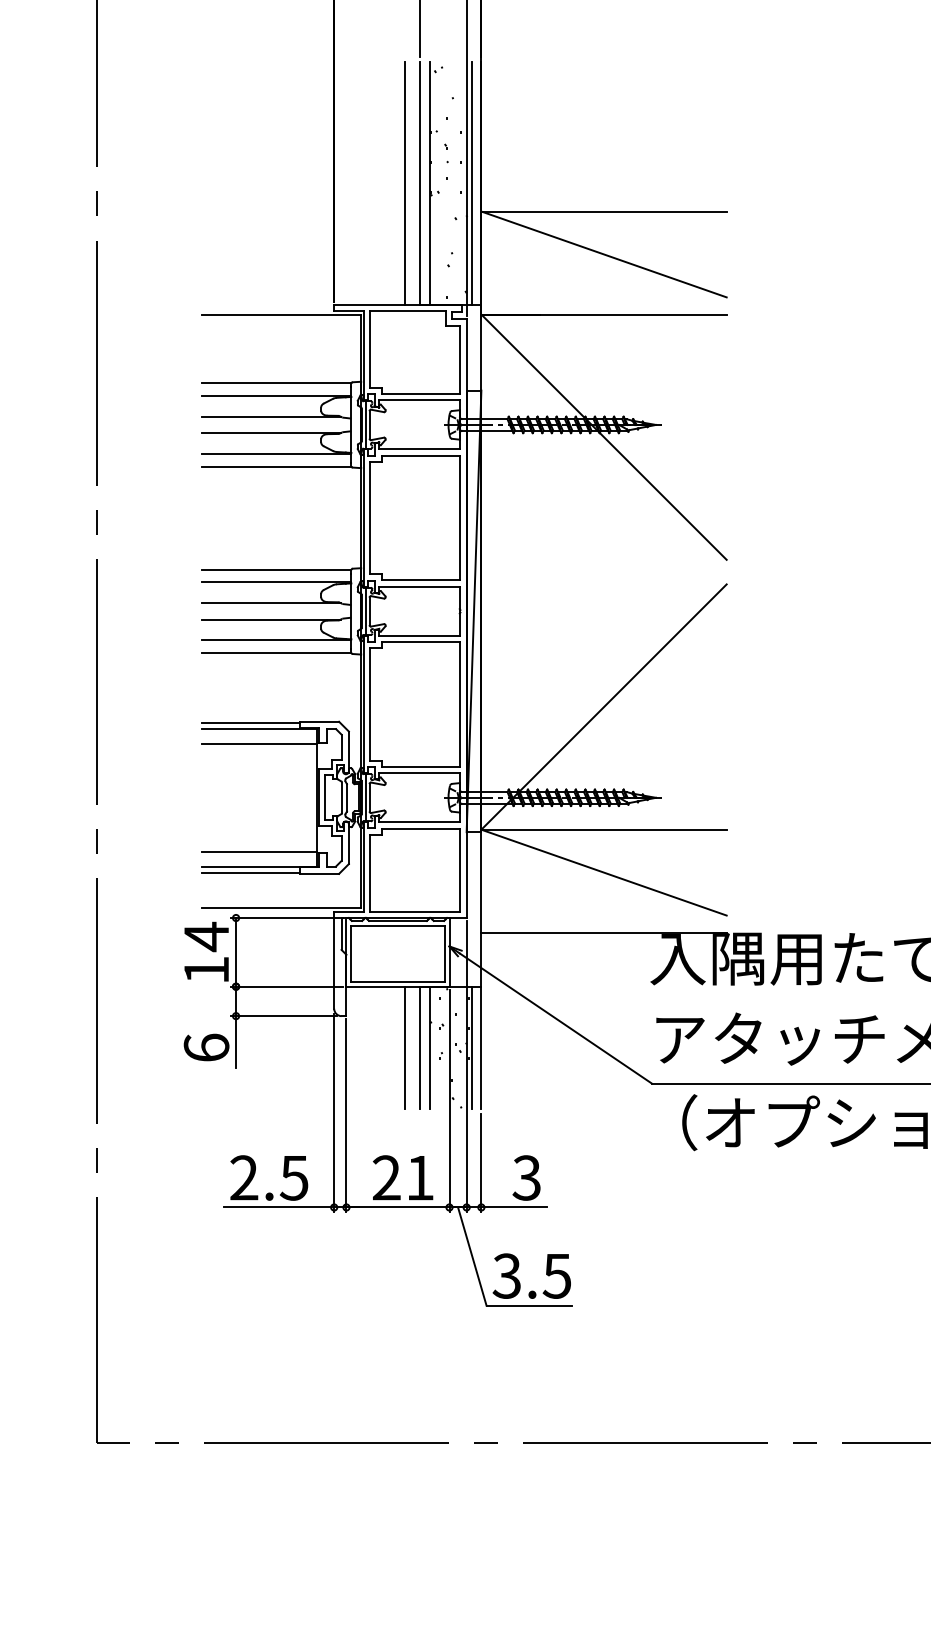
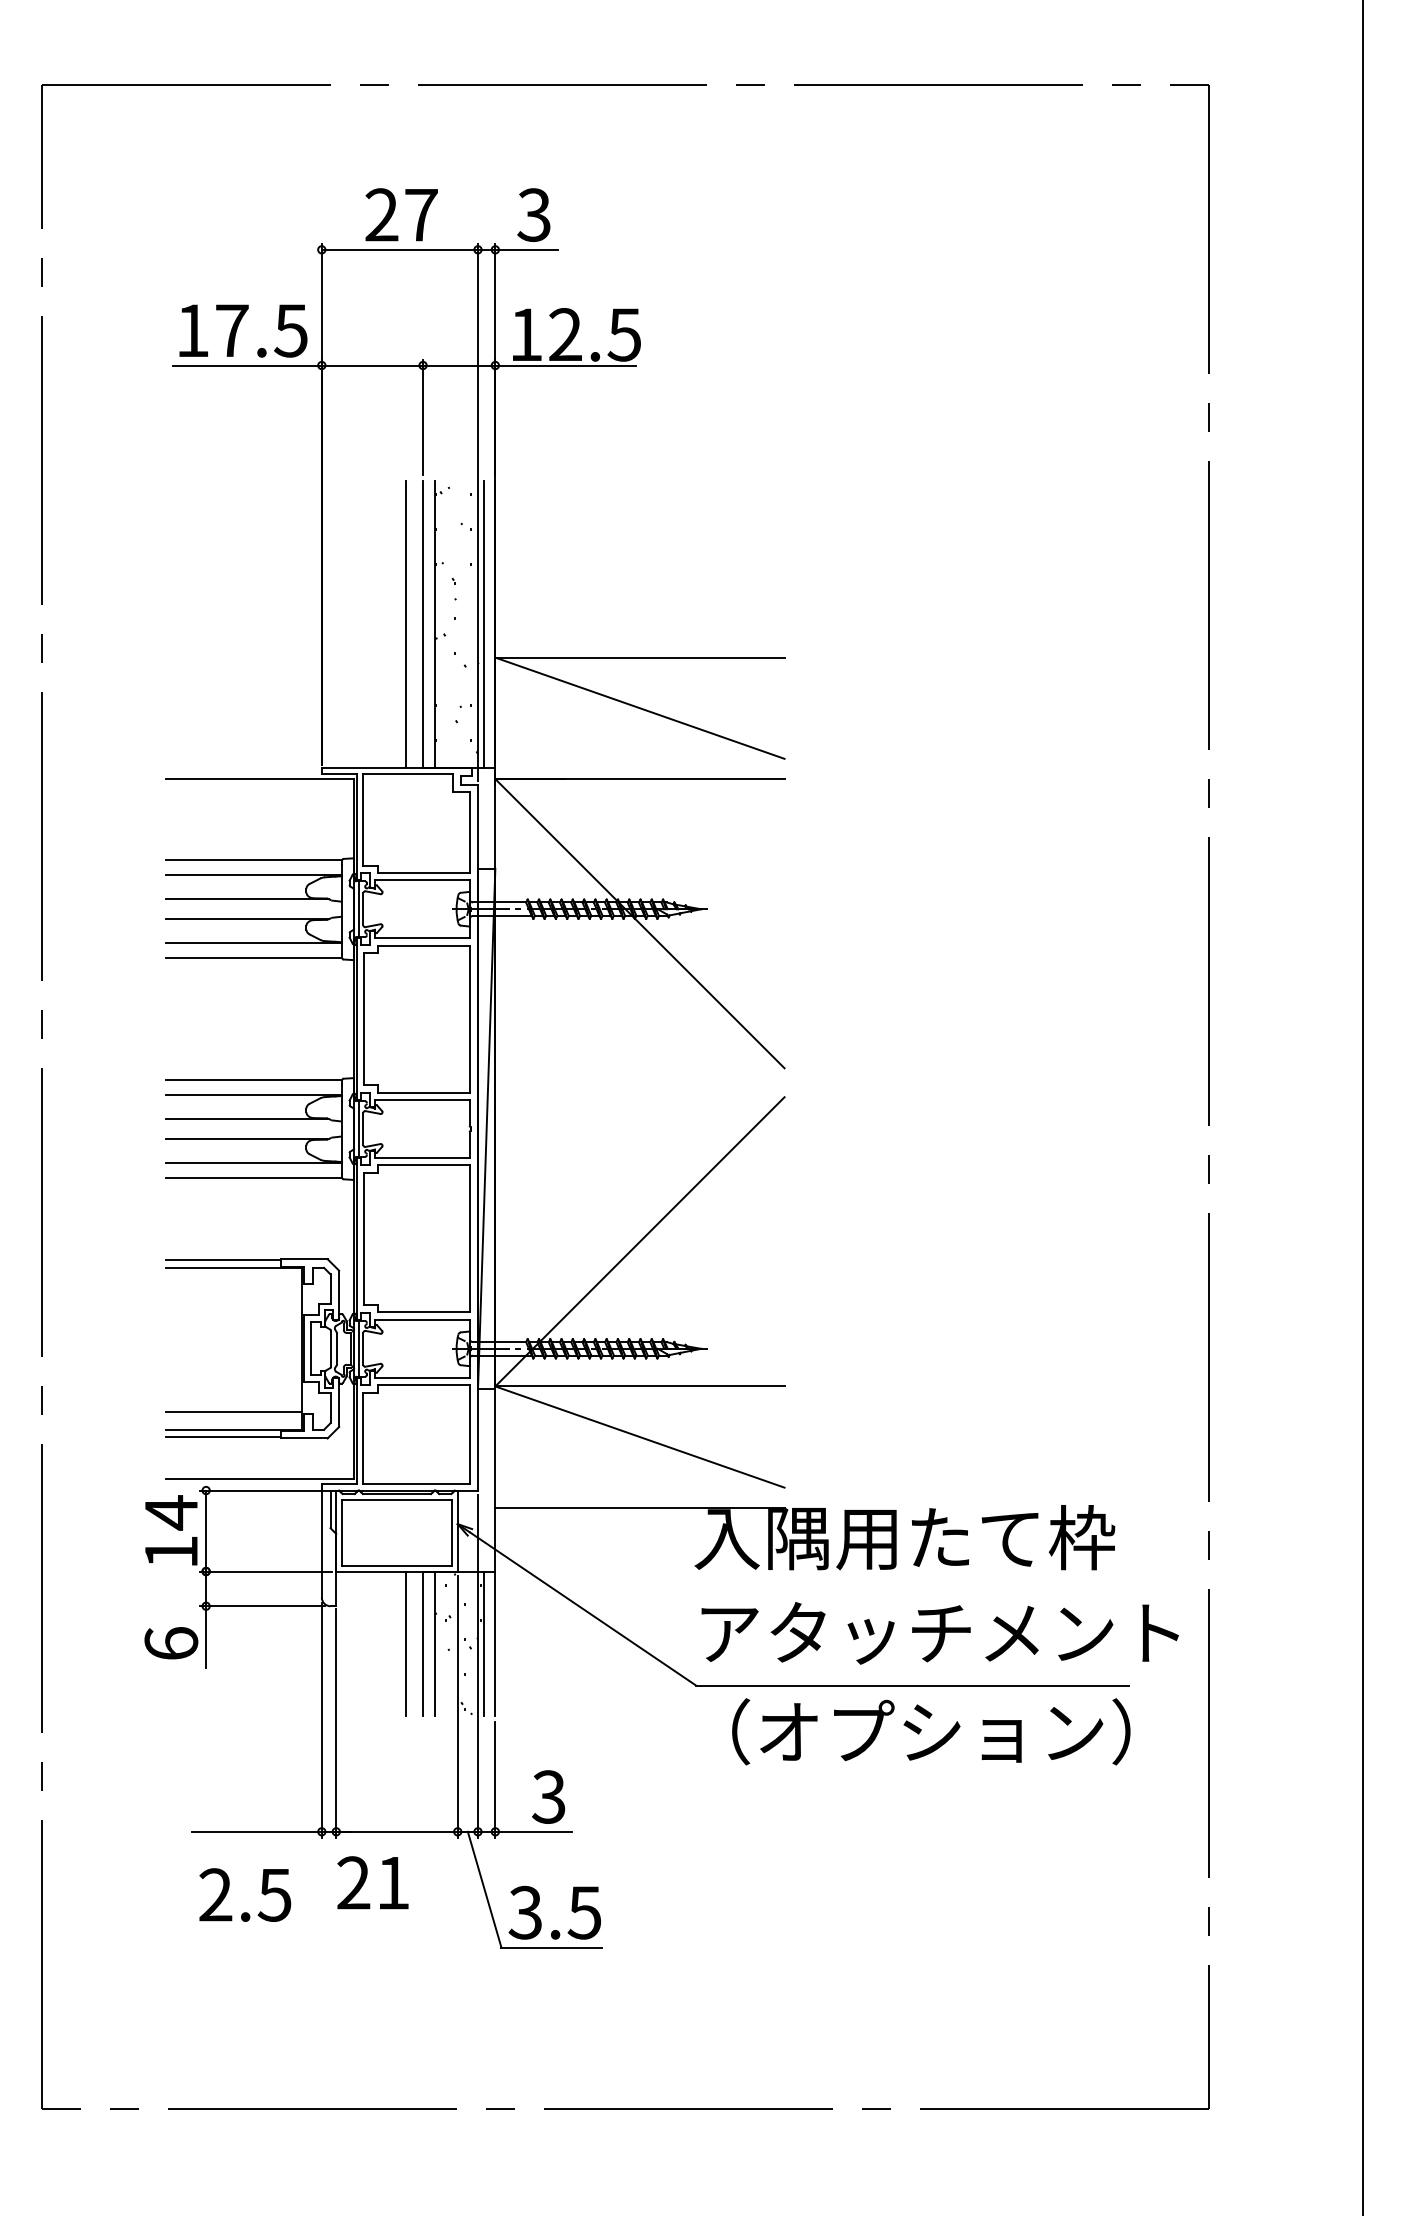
line: (259, 744) -> (233, 1285), removed
text: (269, 1177) -> (245, 1894), moved
text: (402, 1177) -> (372, 1882), moved

